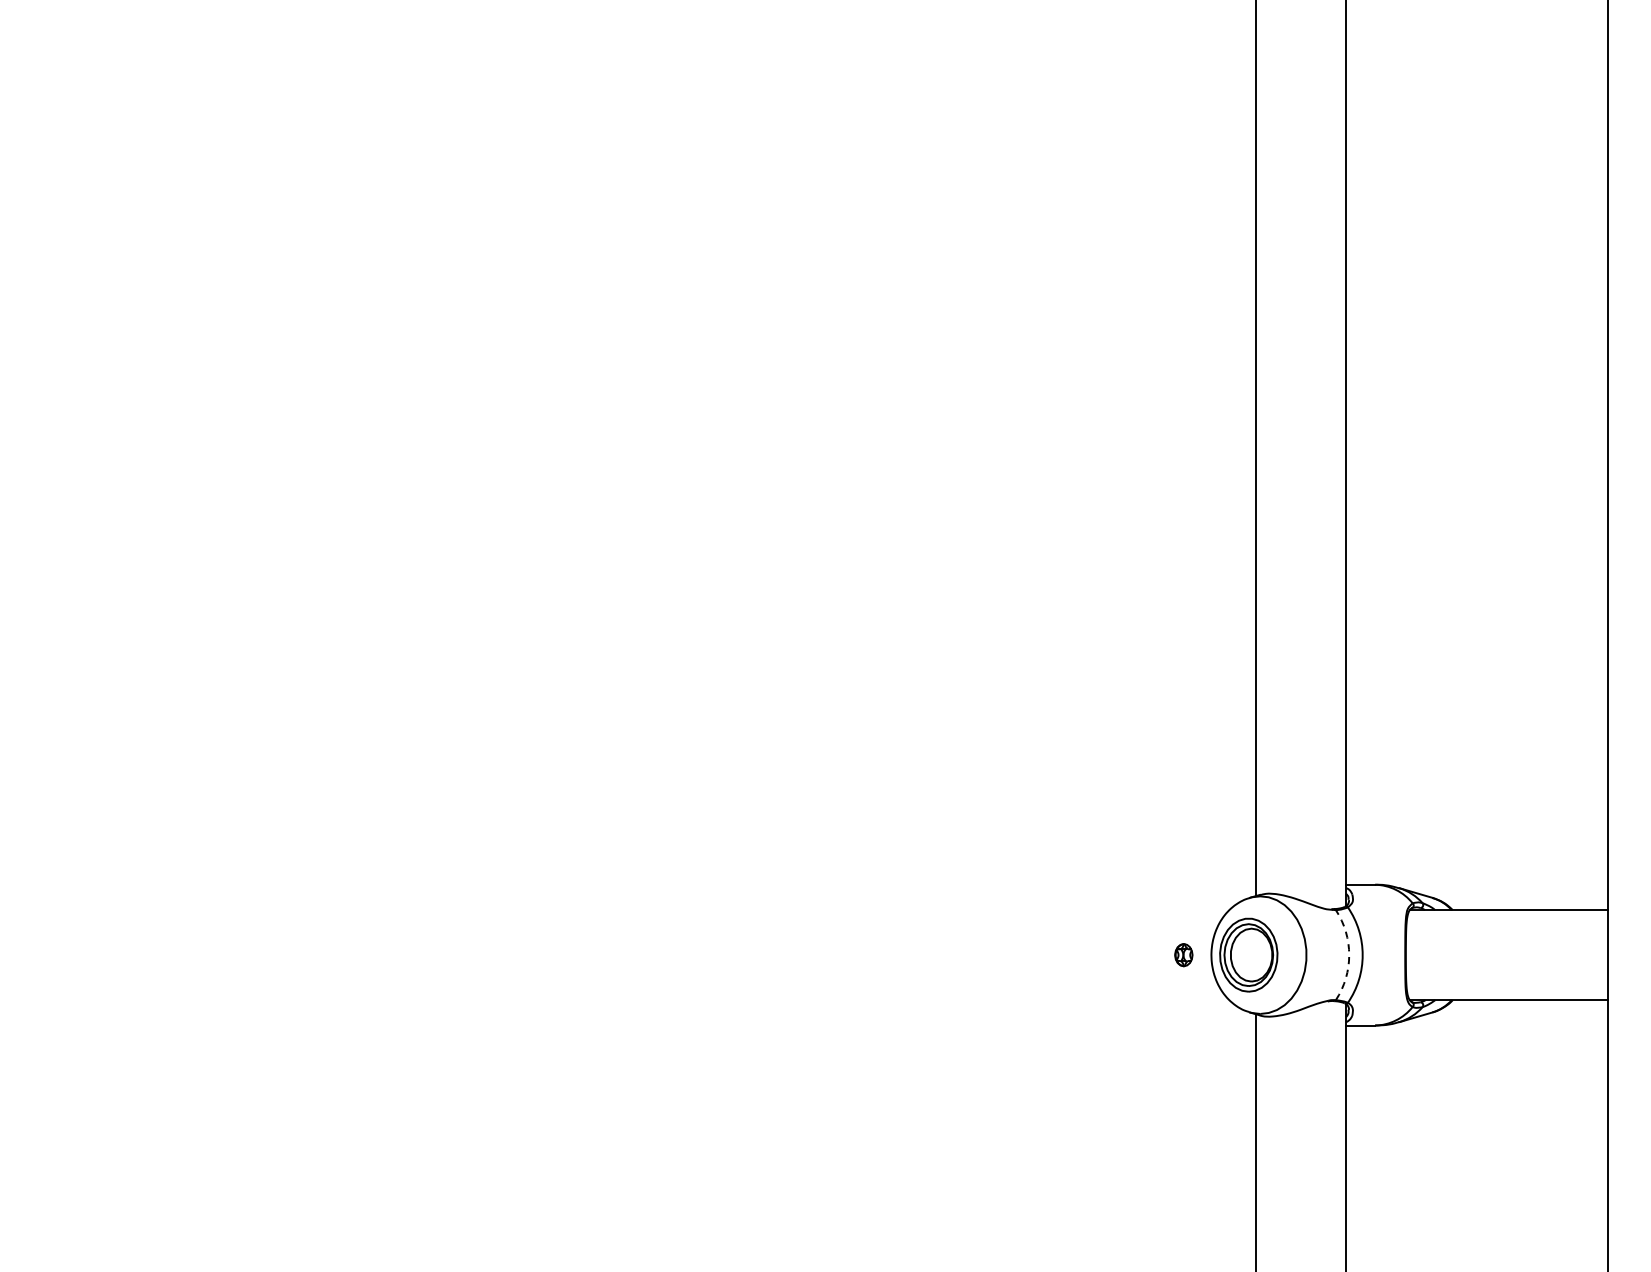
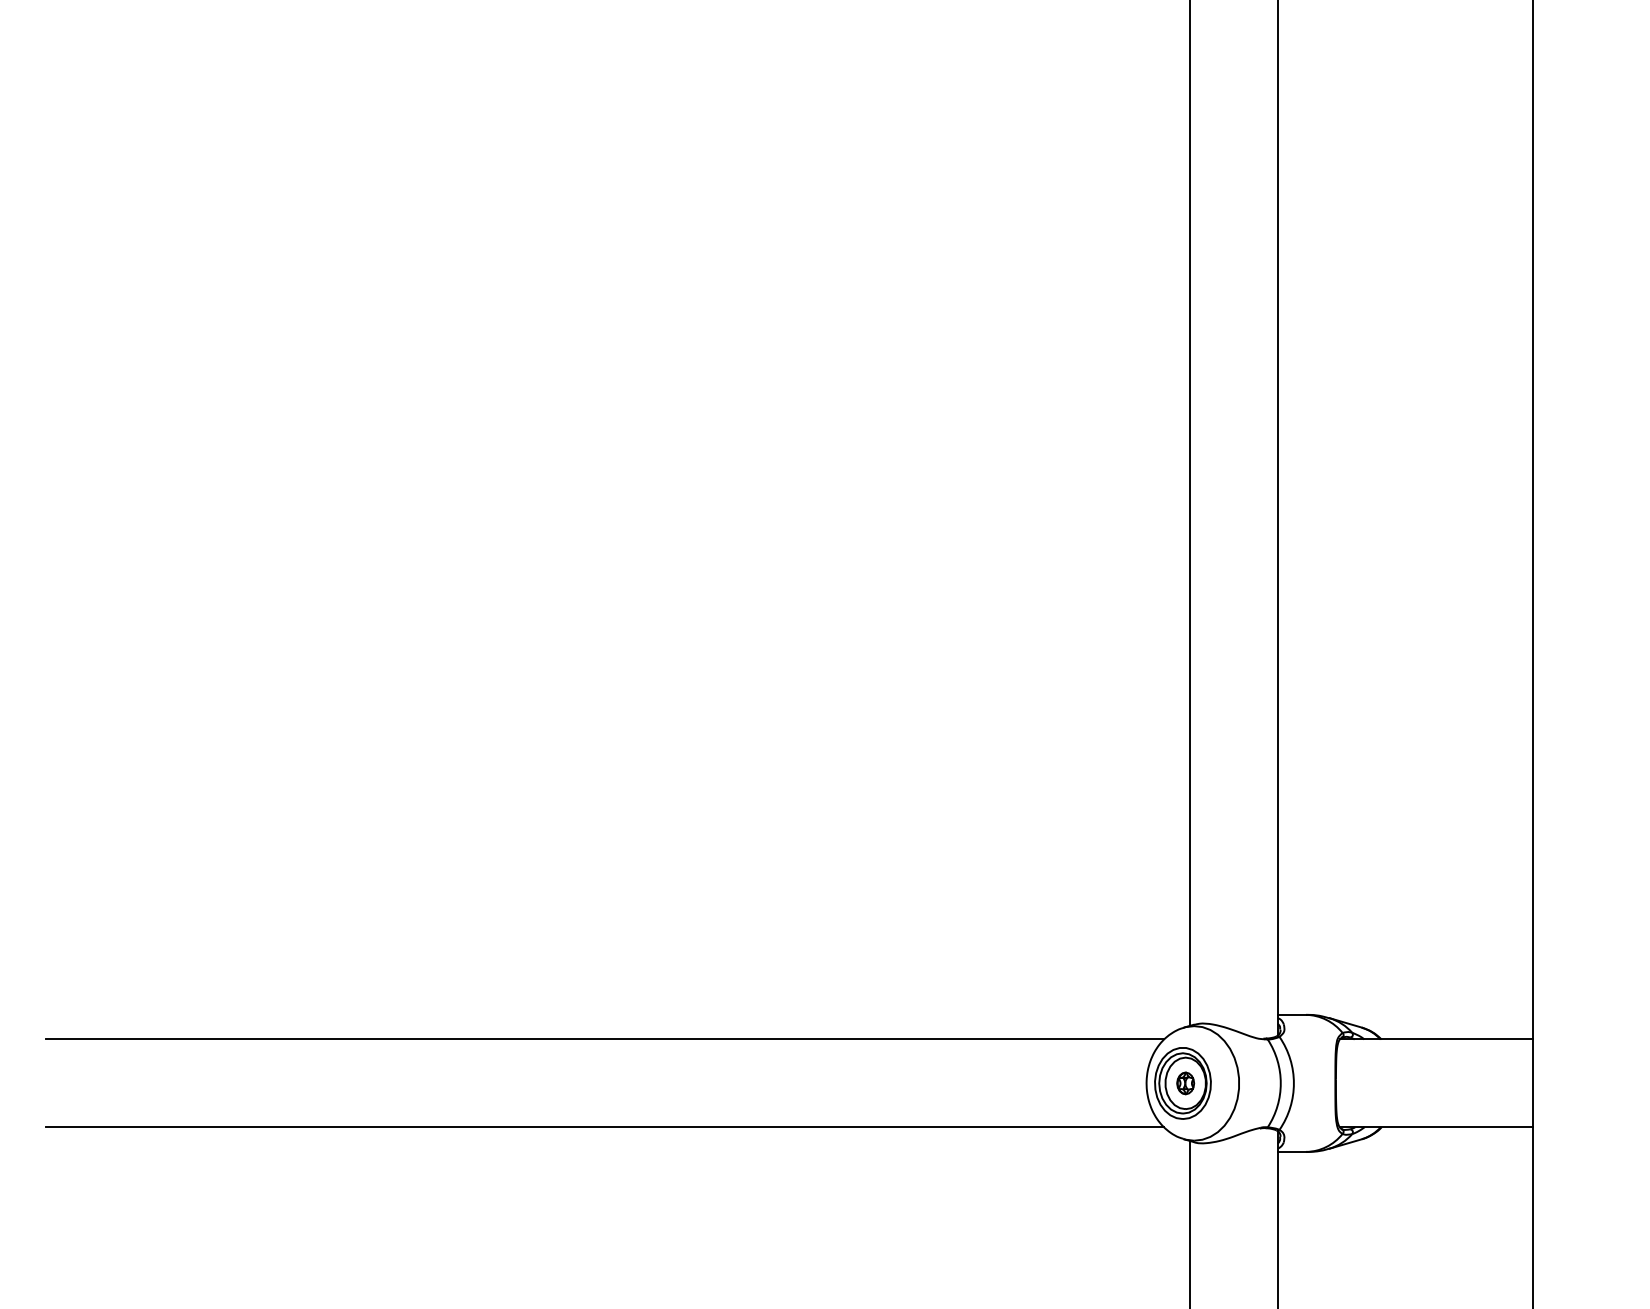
line: (654, 910) -> (604, 1039), added
part: (1183, 955) -> (1185, 1083), moved
arc: (1348, 955) -> (1280, 1083), dashed -> solid
line: (654, 1000) -> (604, 1127), added

